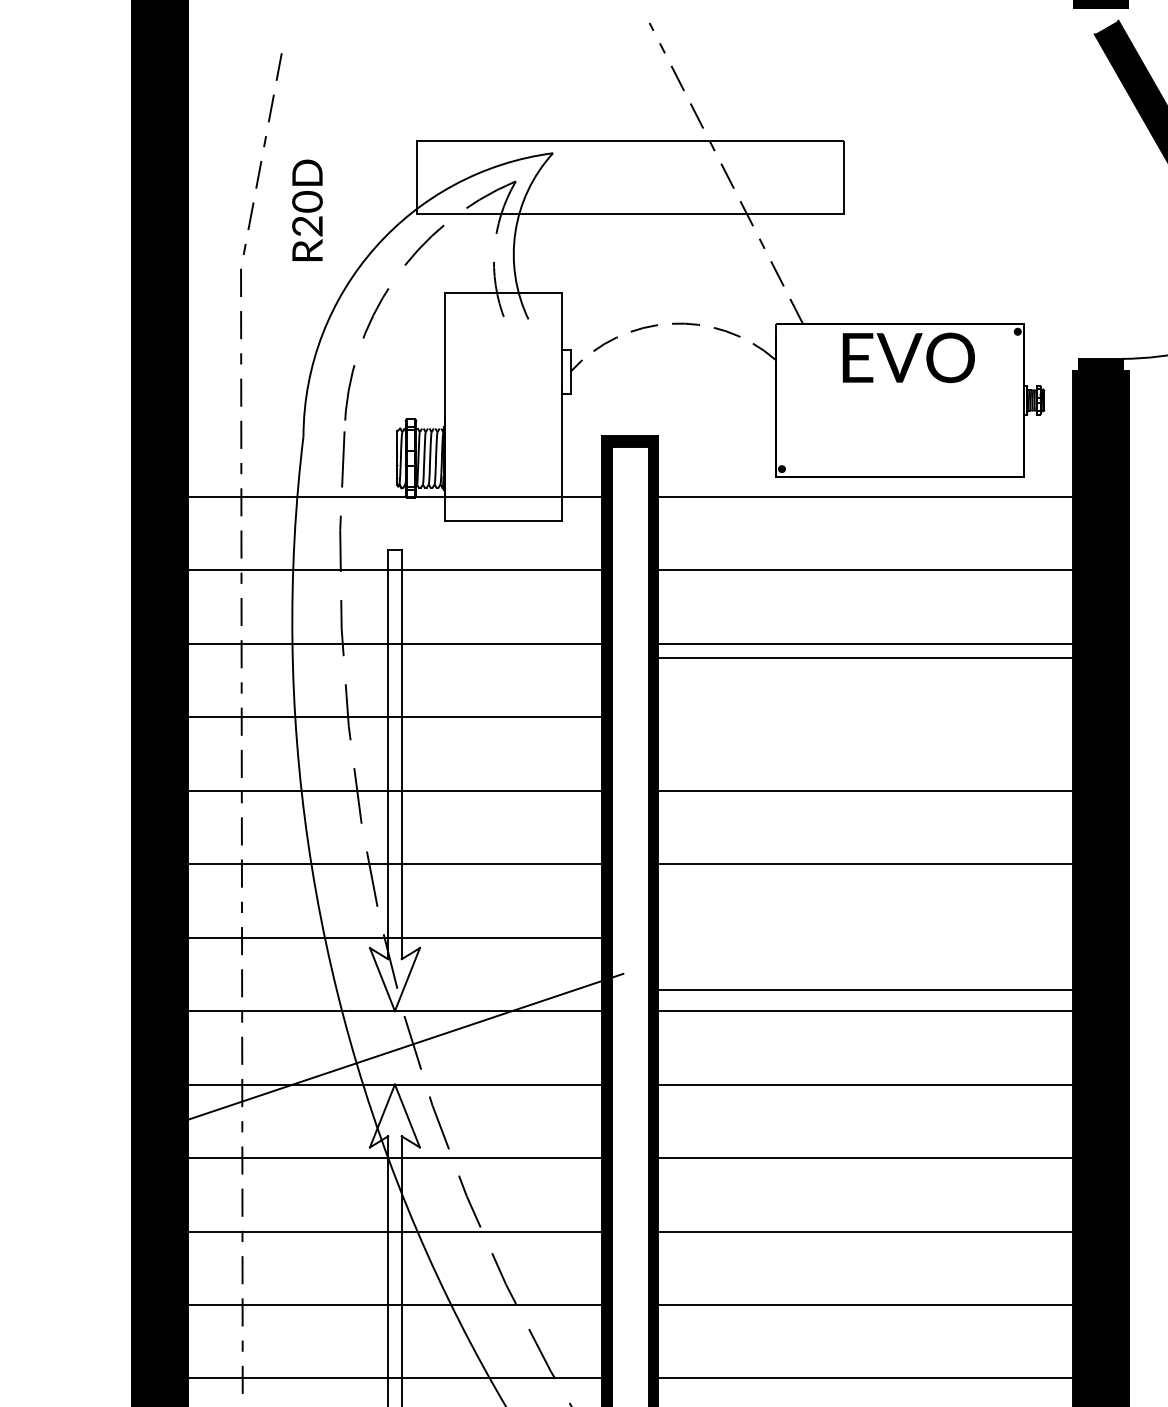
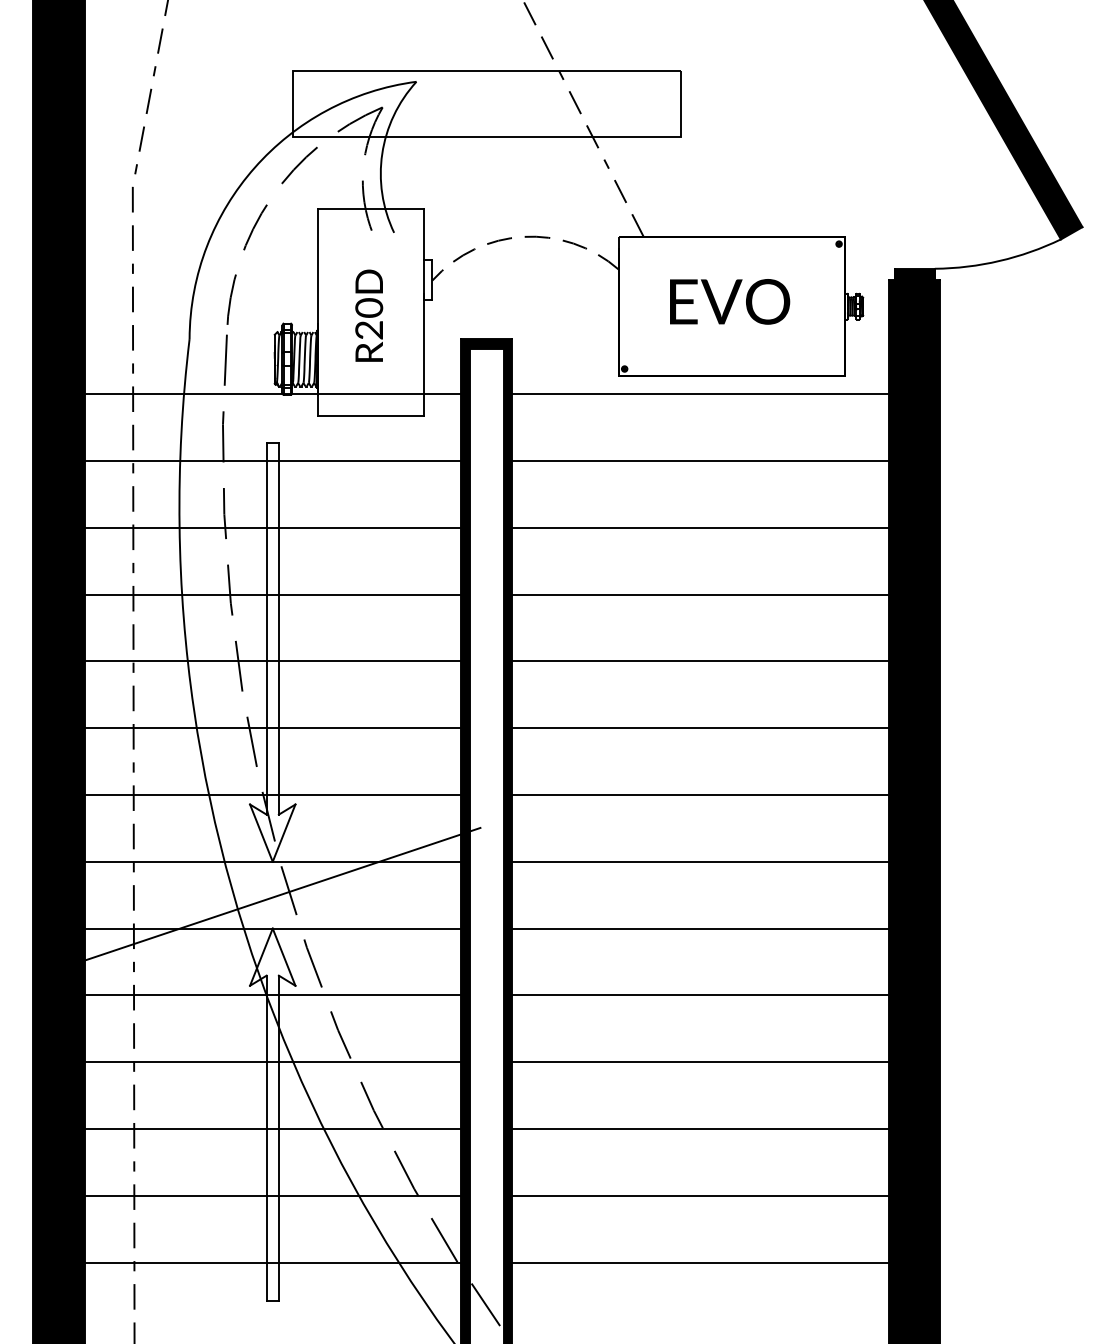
text: (307, 210) -> (369, 315), moved
text: (909, 357) -> (730, 301), moved
line: (865, 657) -> (700, 594), moved
line: (865, 990) -> (700, 795), moved

